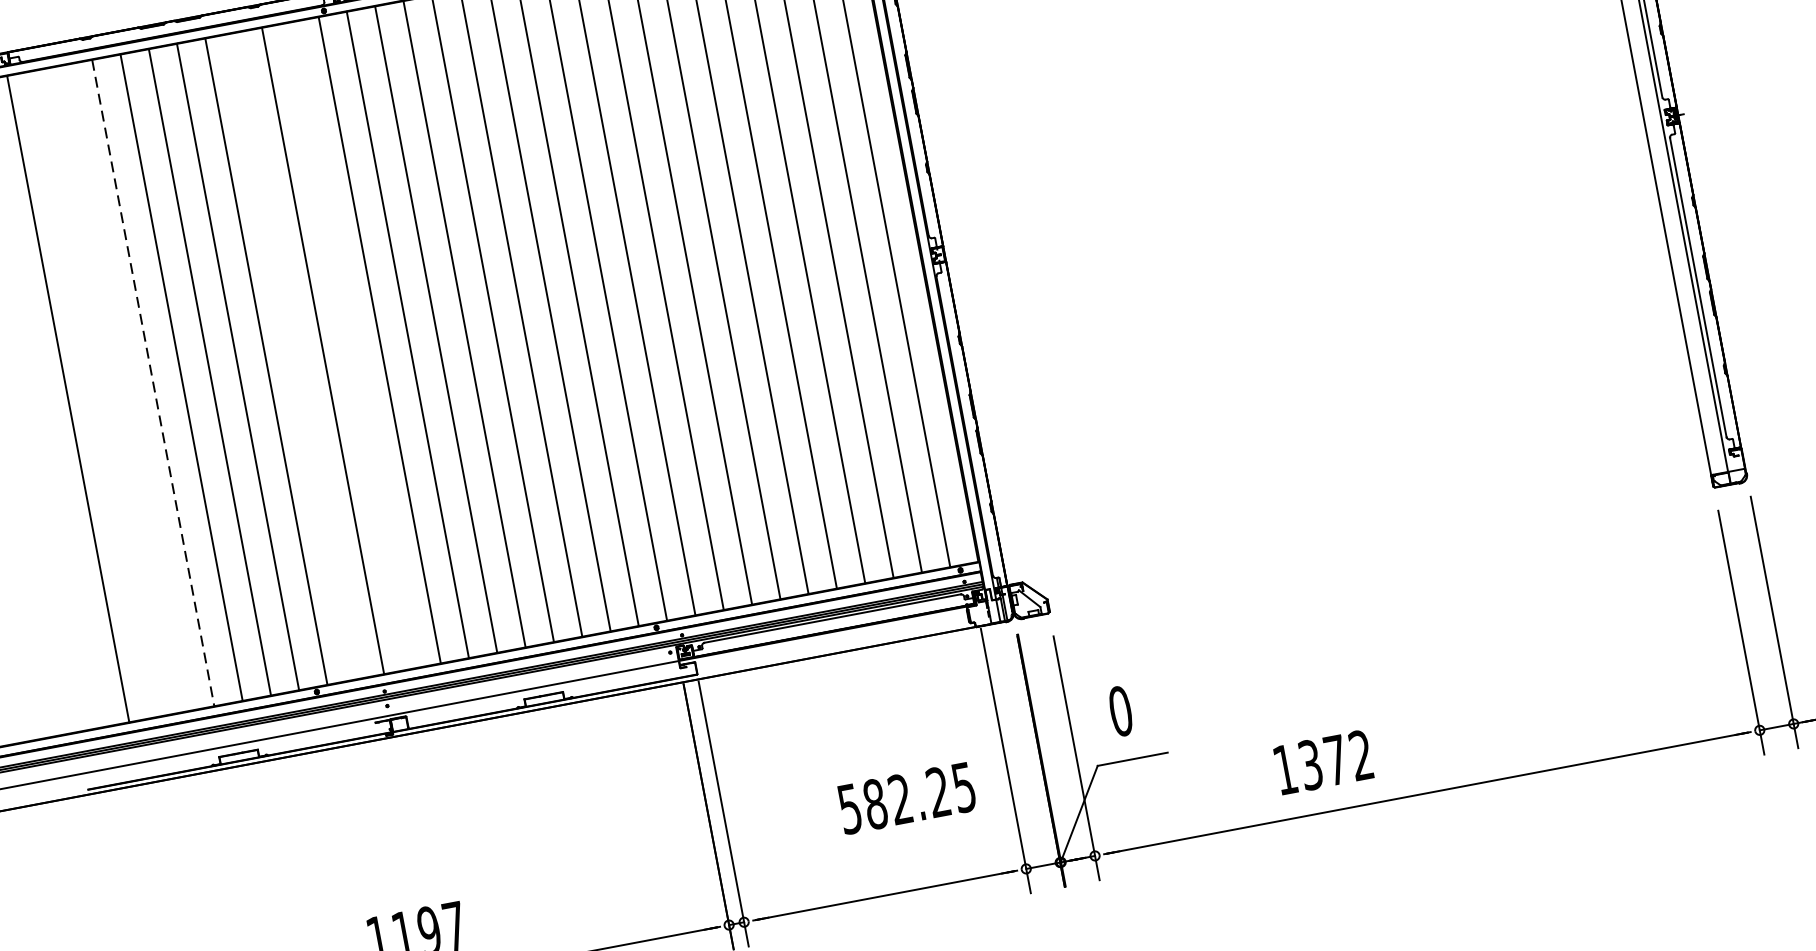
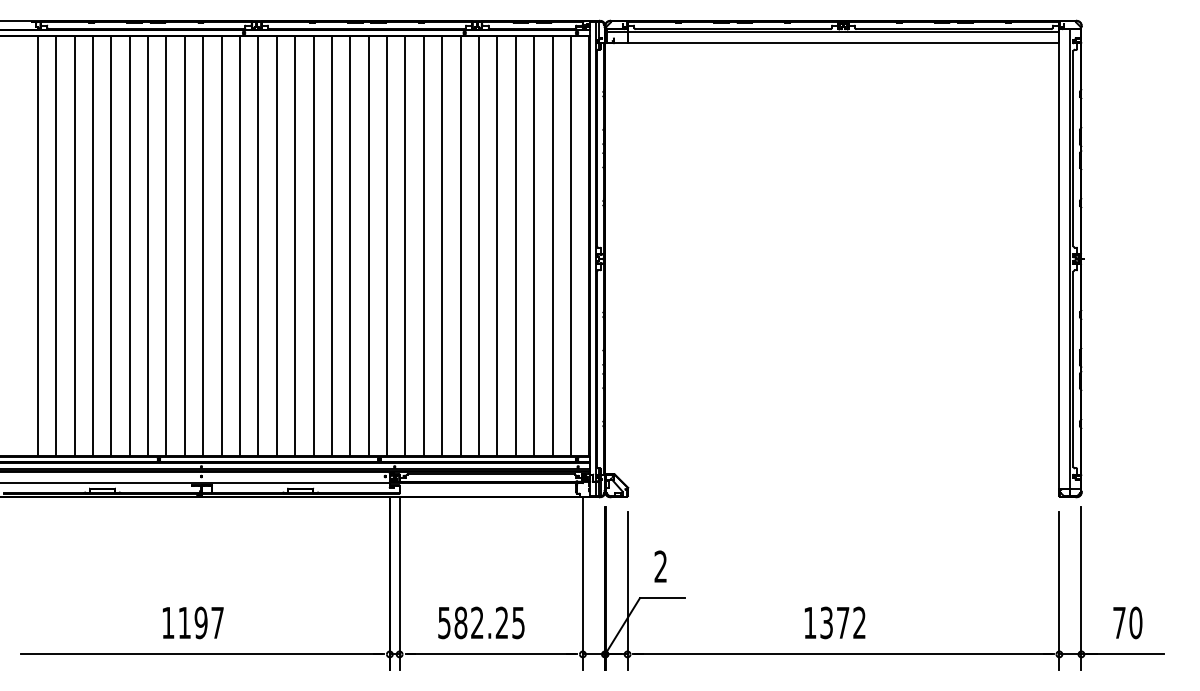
line: (351, 346) -> (221, 246), added
line: (294, 356) -> (184, 246), added
line: (152, 383) -> (92, 246), dashed -> solid
line: (125, 388) -> (74, 246), added
line: (97, 394) -> (56, 246), added
text: (1120, 711) -> (660, 566), 0 -> 2
text: (1322, 762) -> (834, 622), moved
text: (906, 797) -> (481, 622), moved

